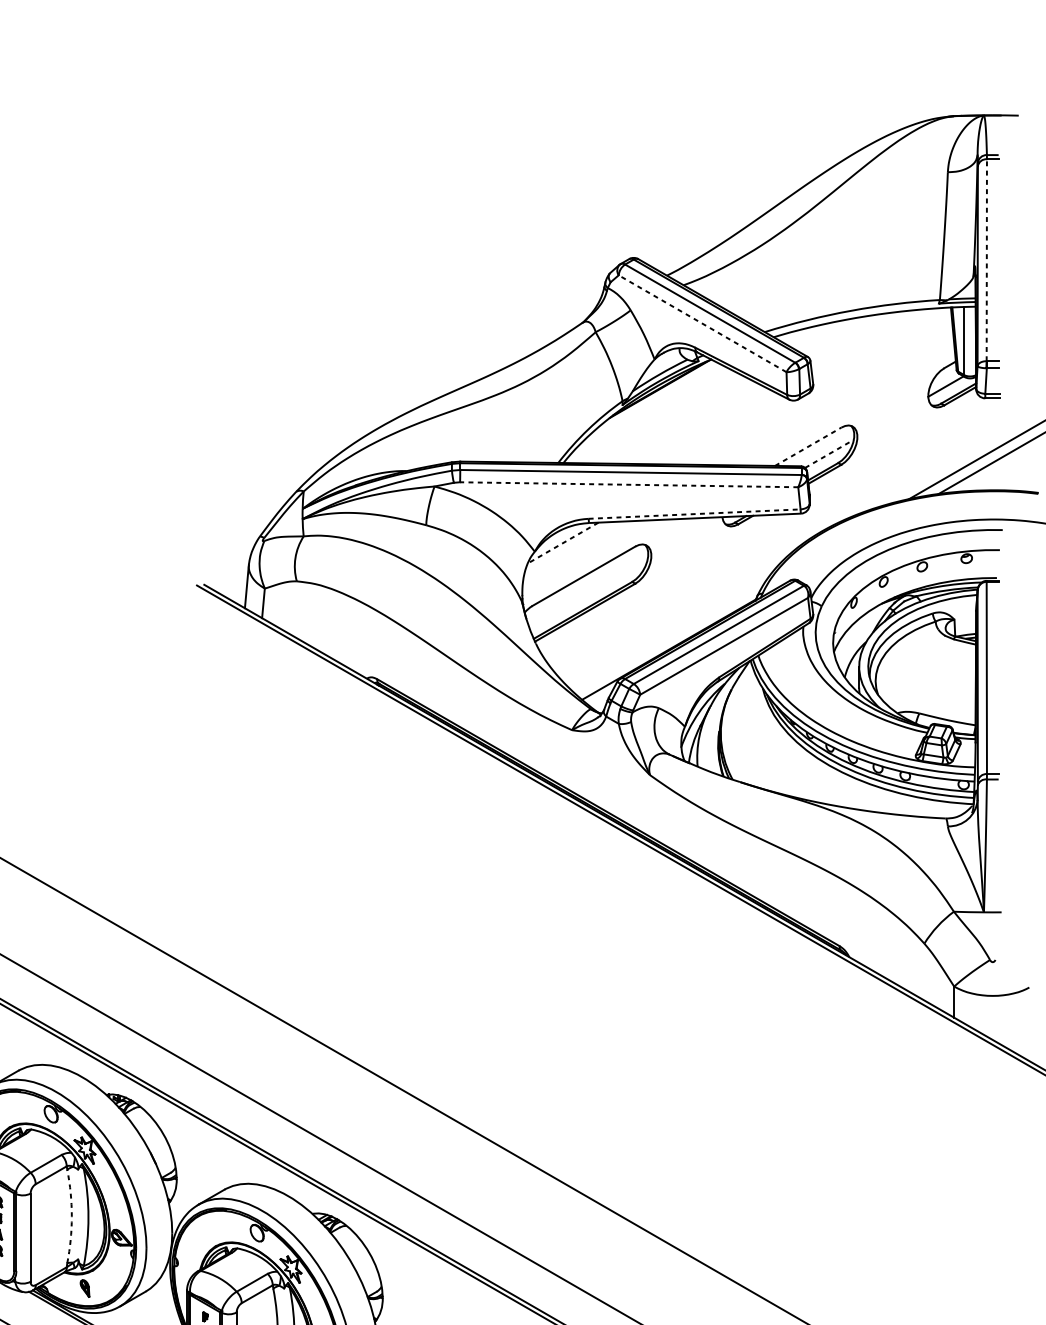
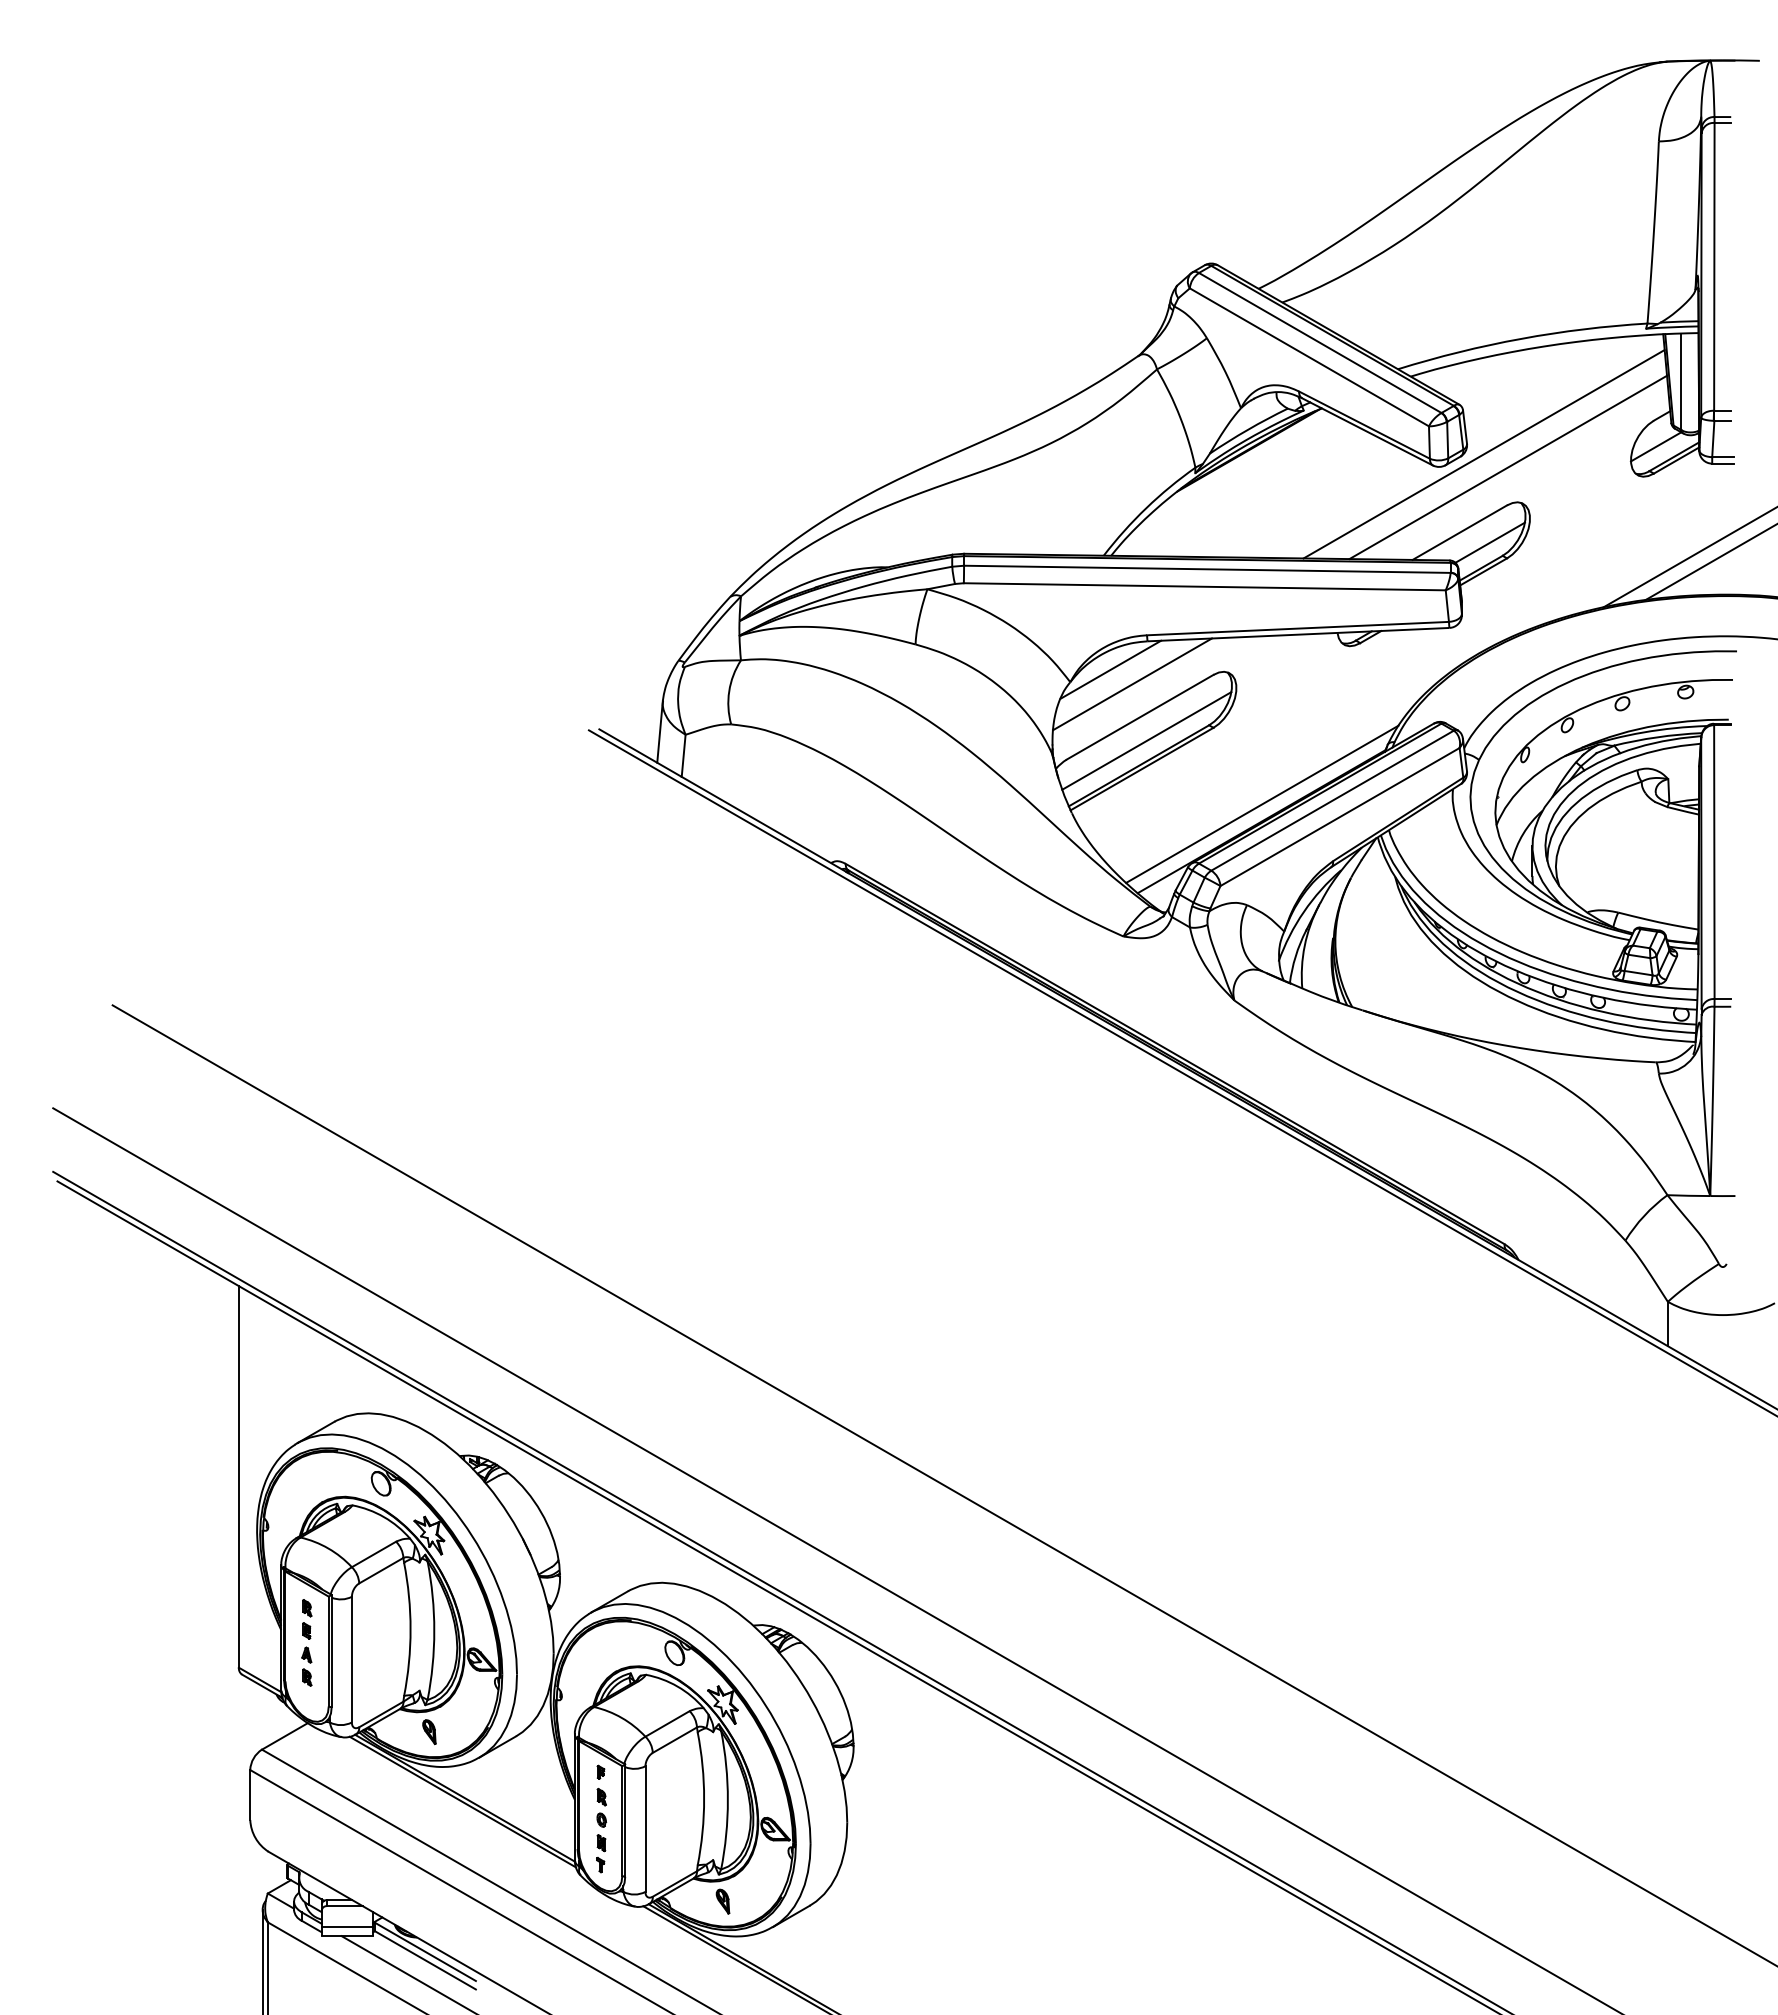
line: (986, 259) -> (1714, 266), dashed -> solid
line: (701, 323) -> (1308, 357), dashed -> solid
line: (824, 391) -> (1483, 454), added
line: (842, 401) -> (1508, 467), added
line: (807, 446) -> (1459, 532), dashed -> solid
line: (829, 453) -> (1490, 542), dashed -> solid
line: (628, 484) -> (1204, 586), dashed -> solid
line: (694, 514) -> (1298, 628), dashed -> solid
line: (563, 542) -> (1110, 669), dashed -> solid
line: (578, 553) -> (1132, 684), added
line: (588, 592) -> (1146, 740), added
line: (669, 636) -> (1262, 803), added
arc: (71, 1216) -> (410, 1629), dashed -> solid

